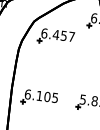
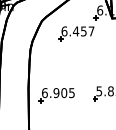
part: (56, 37) -> (76, 33), moved
text: (39, 96) -> (56, 93), 6.105 -> 6.905

